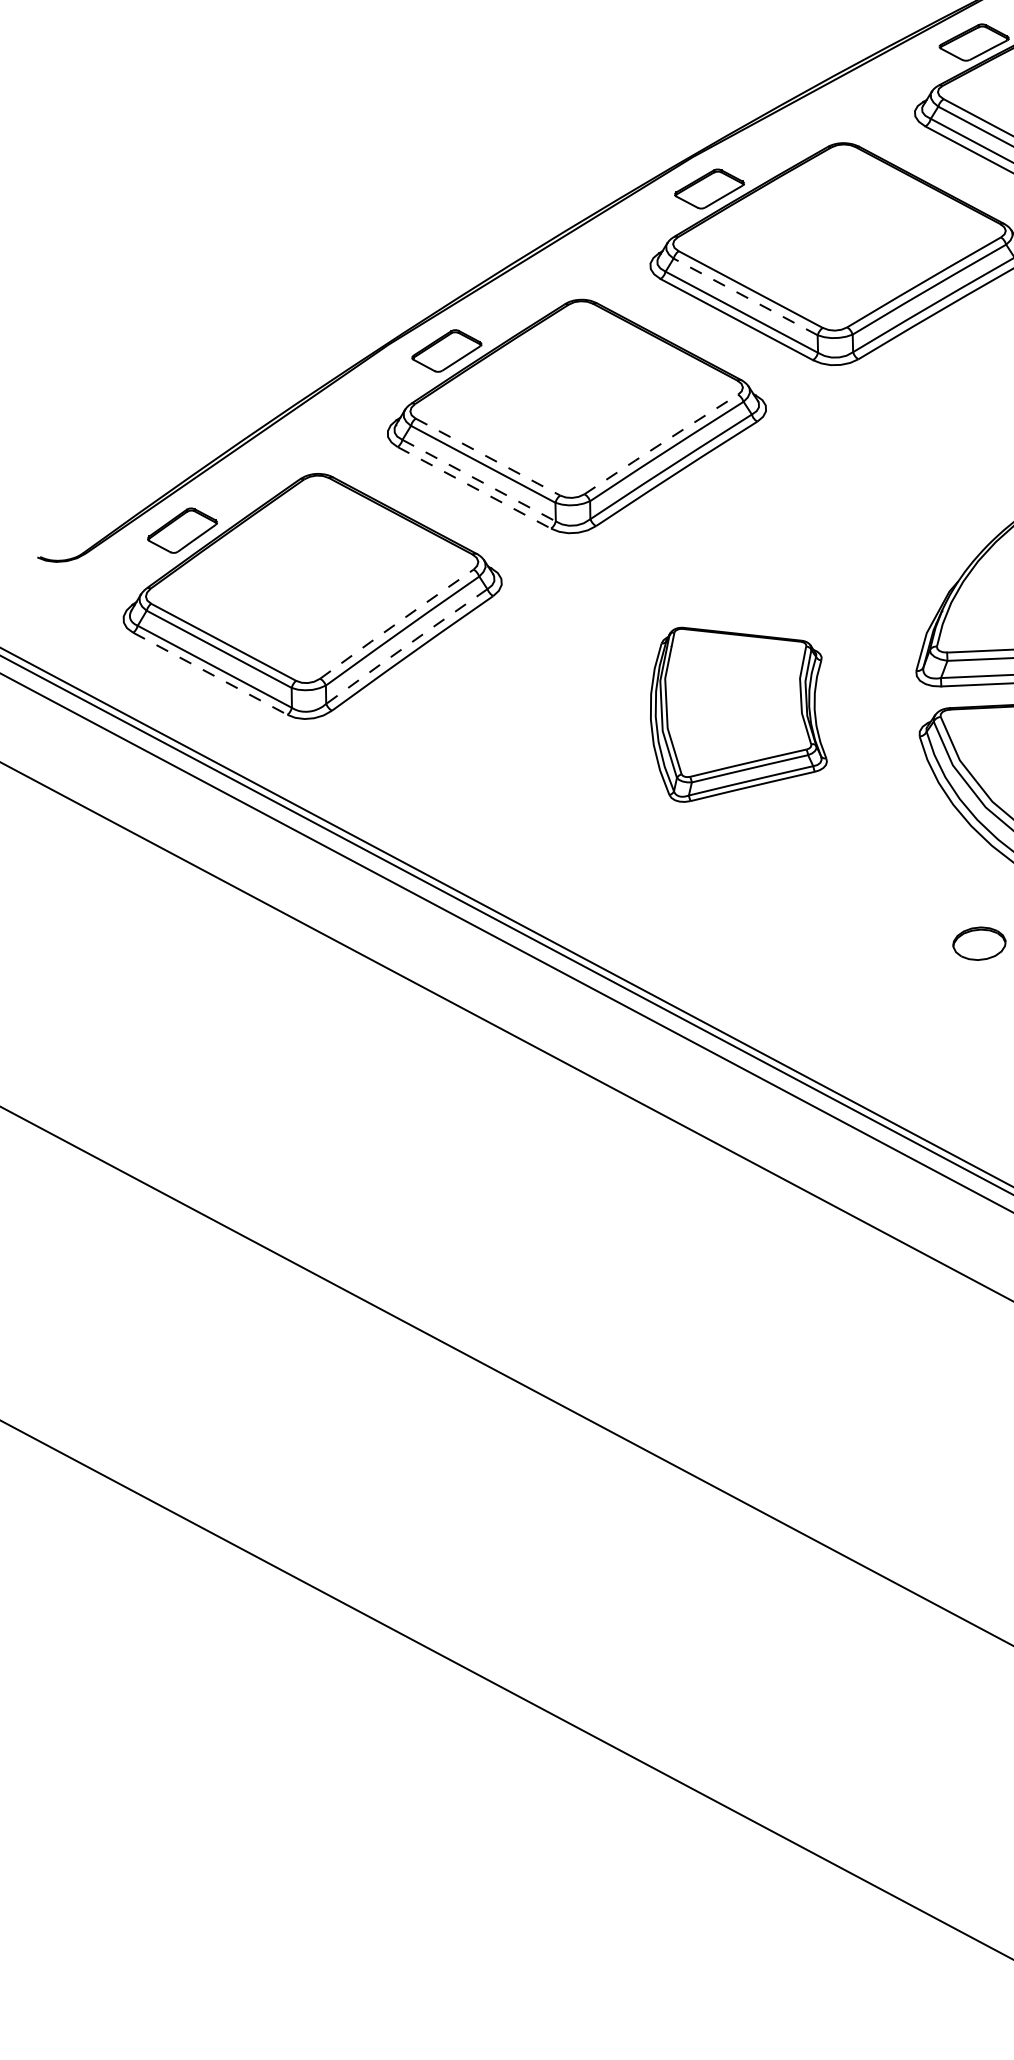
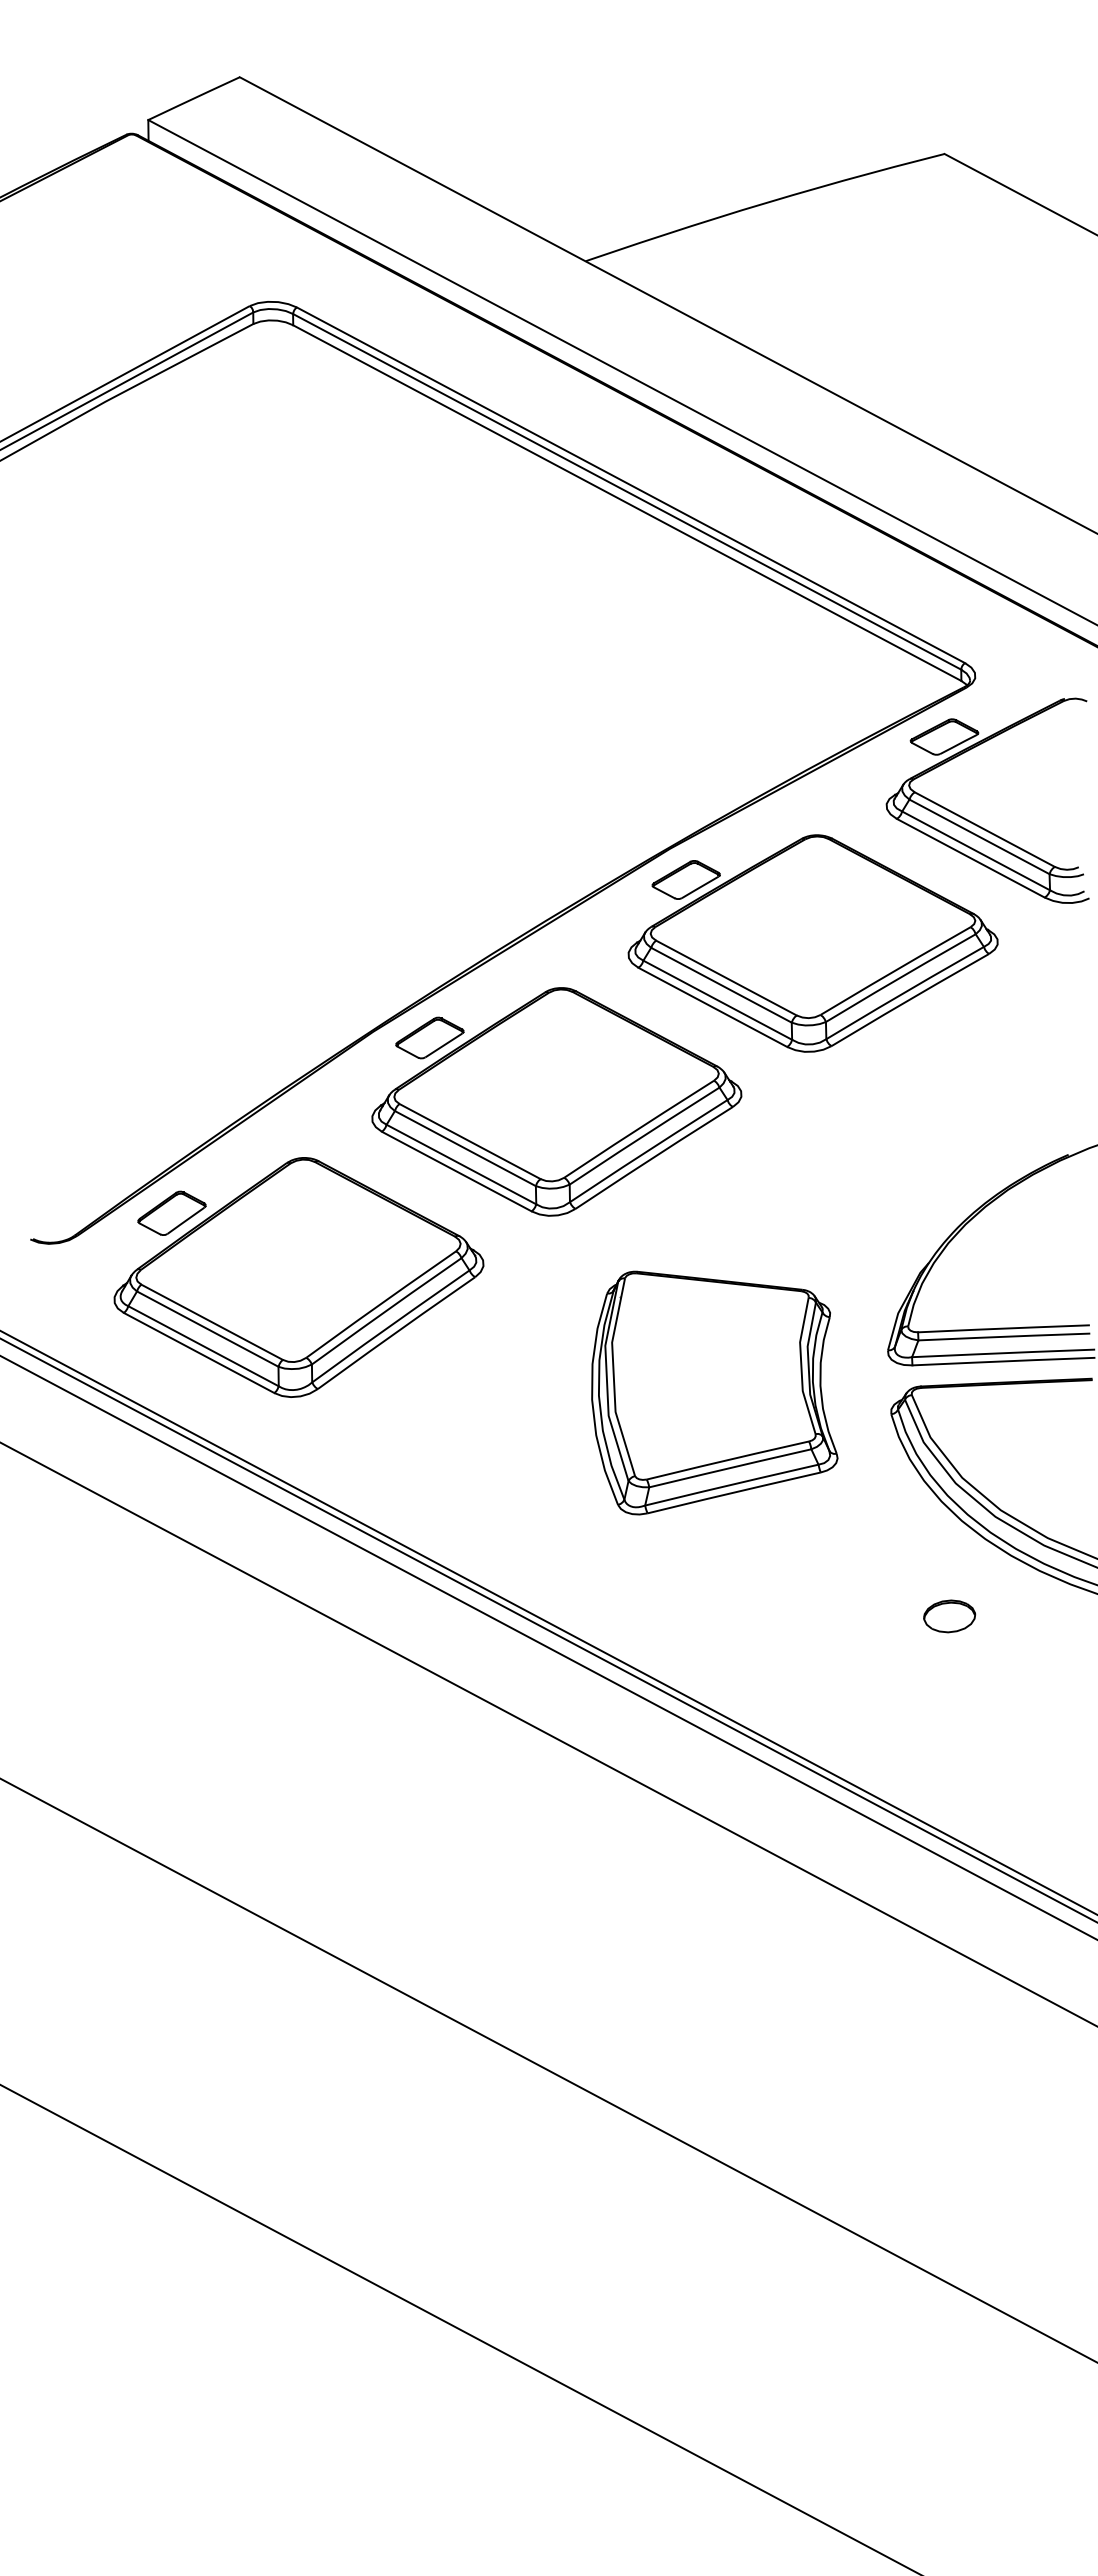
line: (745, 297) -> (721, 985), dashed -> solid
line: (661, 443) -> (639, 1128), dashed -> solid
line: (488, 457) -> (470, 1141), dashed -> solid
line: (479, 480) -> (461, 1164), dashed -> solid
line: (474, 487) -> (456, 1171), dashed -> solid
line: (397, 623) -> (381, 1303), dashed -> solid
line: (406, 646) -> (390, 1326), dashed -> solid
line: (210, 674) -> (199, 1353), dashed -> solid
part: (738, 714) -> (714, 1392), size x1.43

